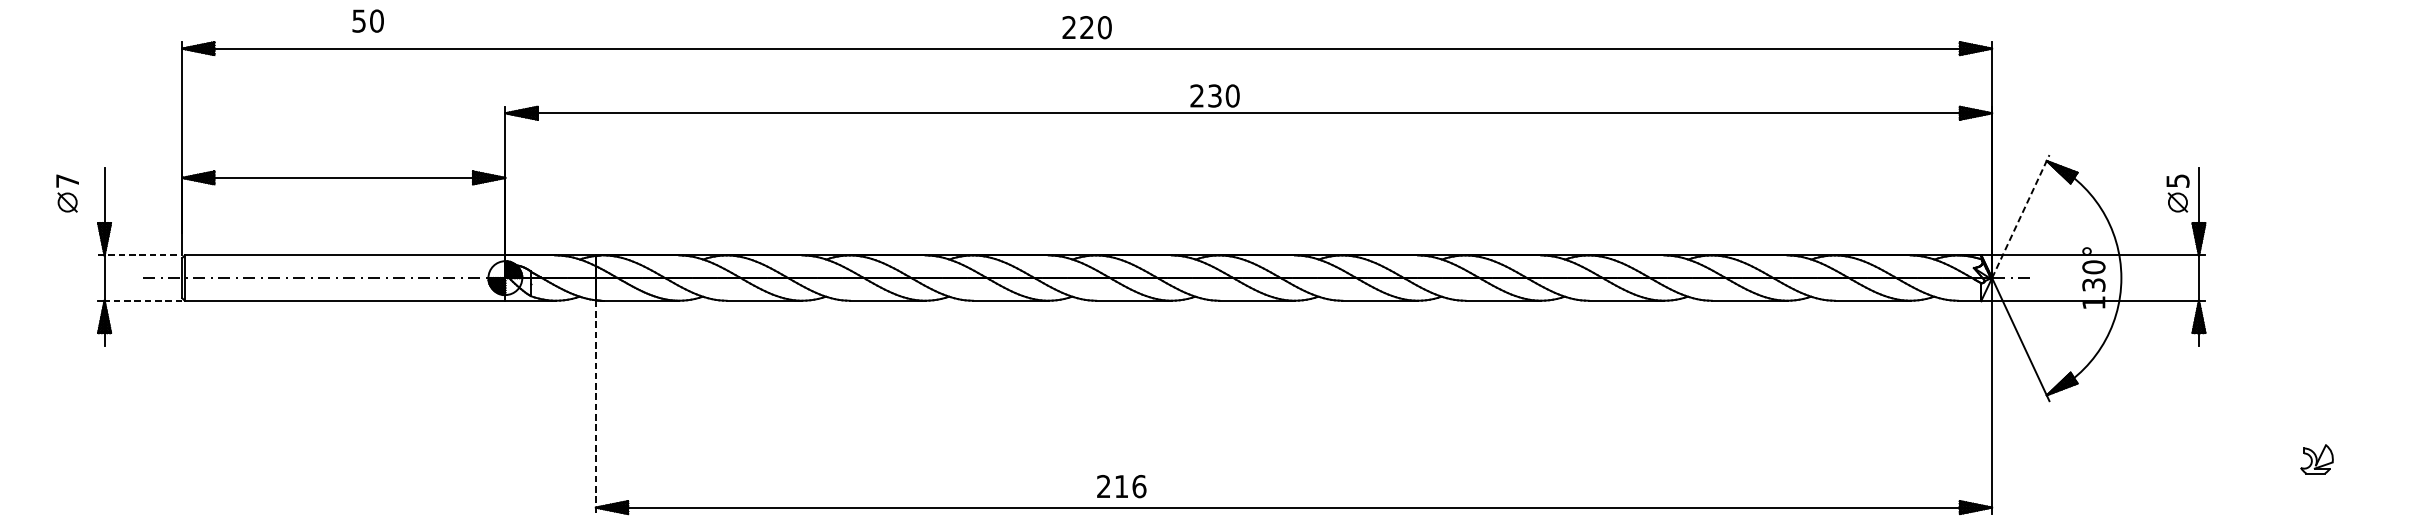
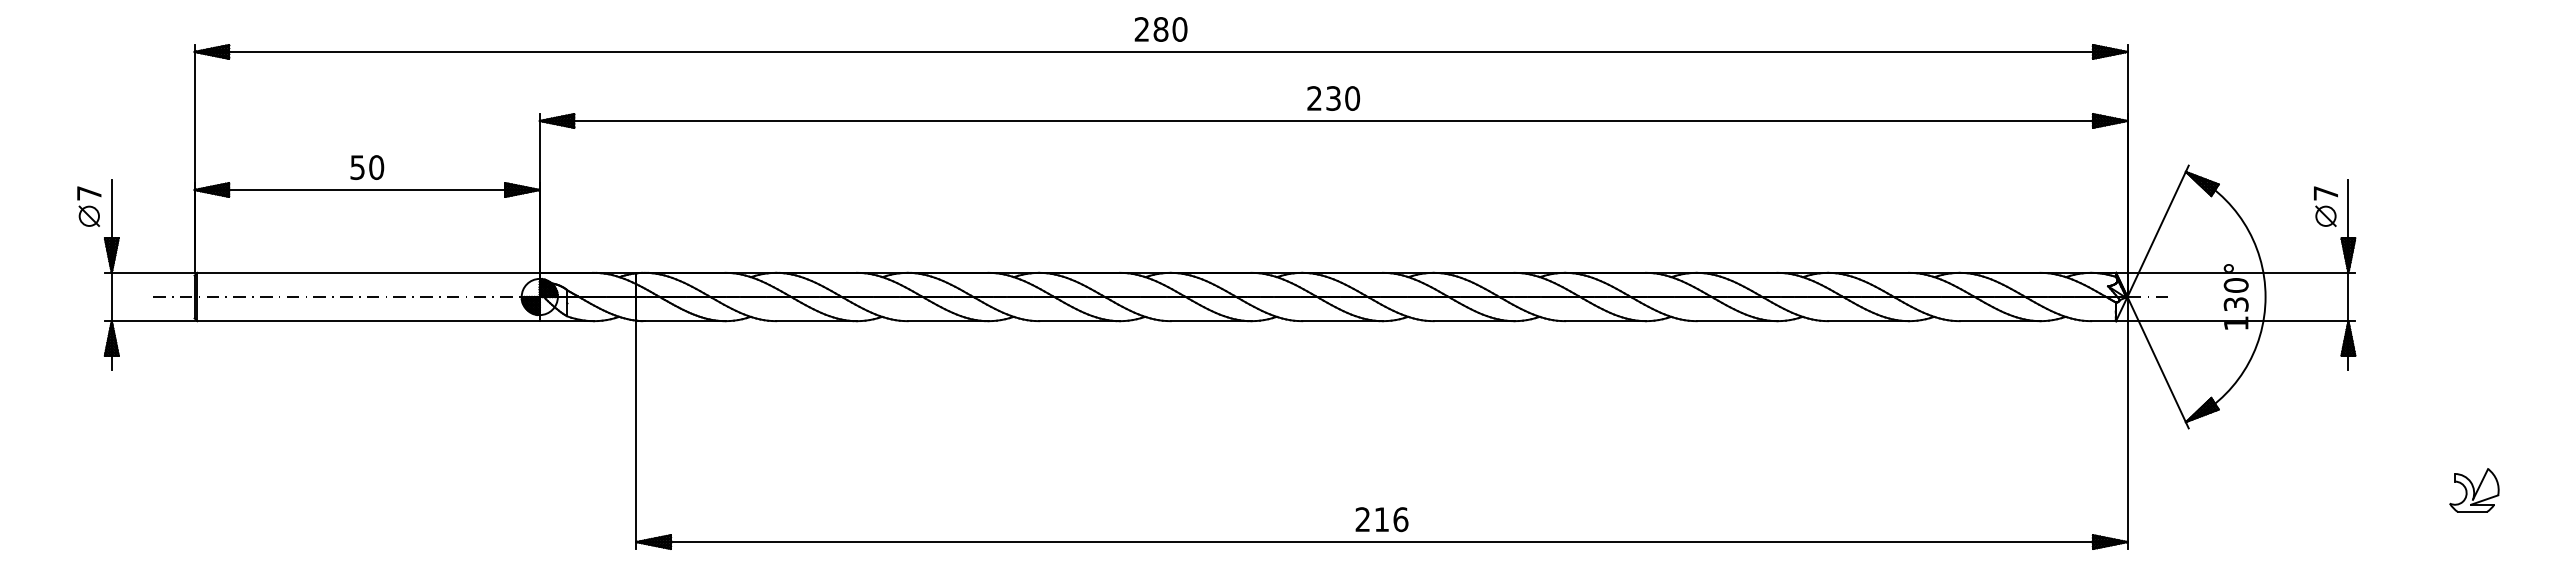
text: (368, 21) -> (367, 167), moved
text: (1086, 27) -> (1160, 29), 220 -> 280
text: (1214, 95) -> (1333, 98), moved
text: (2178, 181) -> (2326, 193), 5 -> 7
part: (67, 193) -> (89, 206), moved
line: (2021, 215) -> (2158, 230), dashed -> solid
line: (139, 255) -> (149, 272), dashed -> solid
line: (142, 301) -> (152, 321), dashed -> solid
line: (595, 407) -> (636, 435), dashed -> solid
part: (2317, 459) -> (2474, 490), size x1.43
text: (1121, 486) -> (1381, 519), moved

